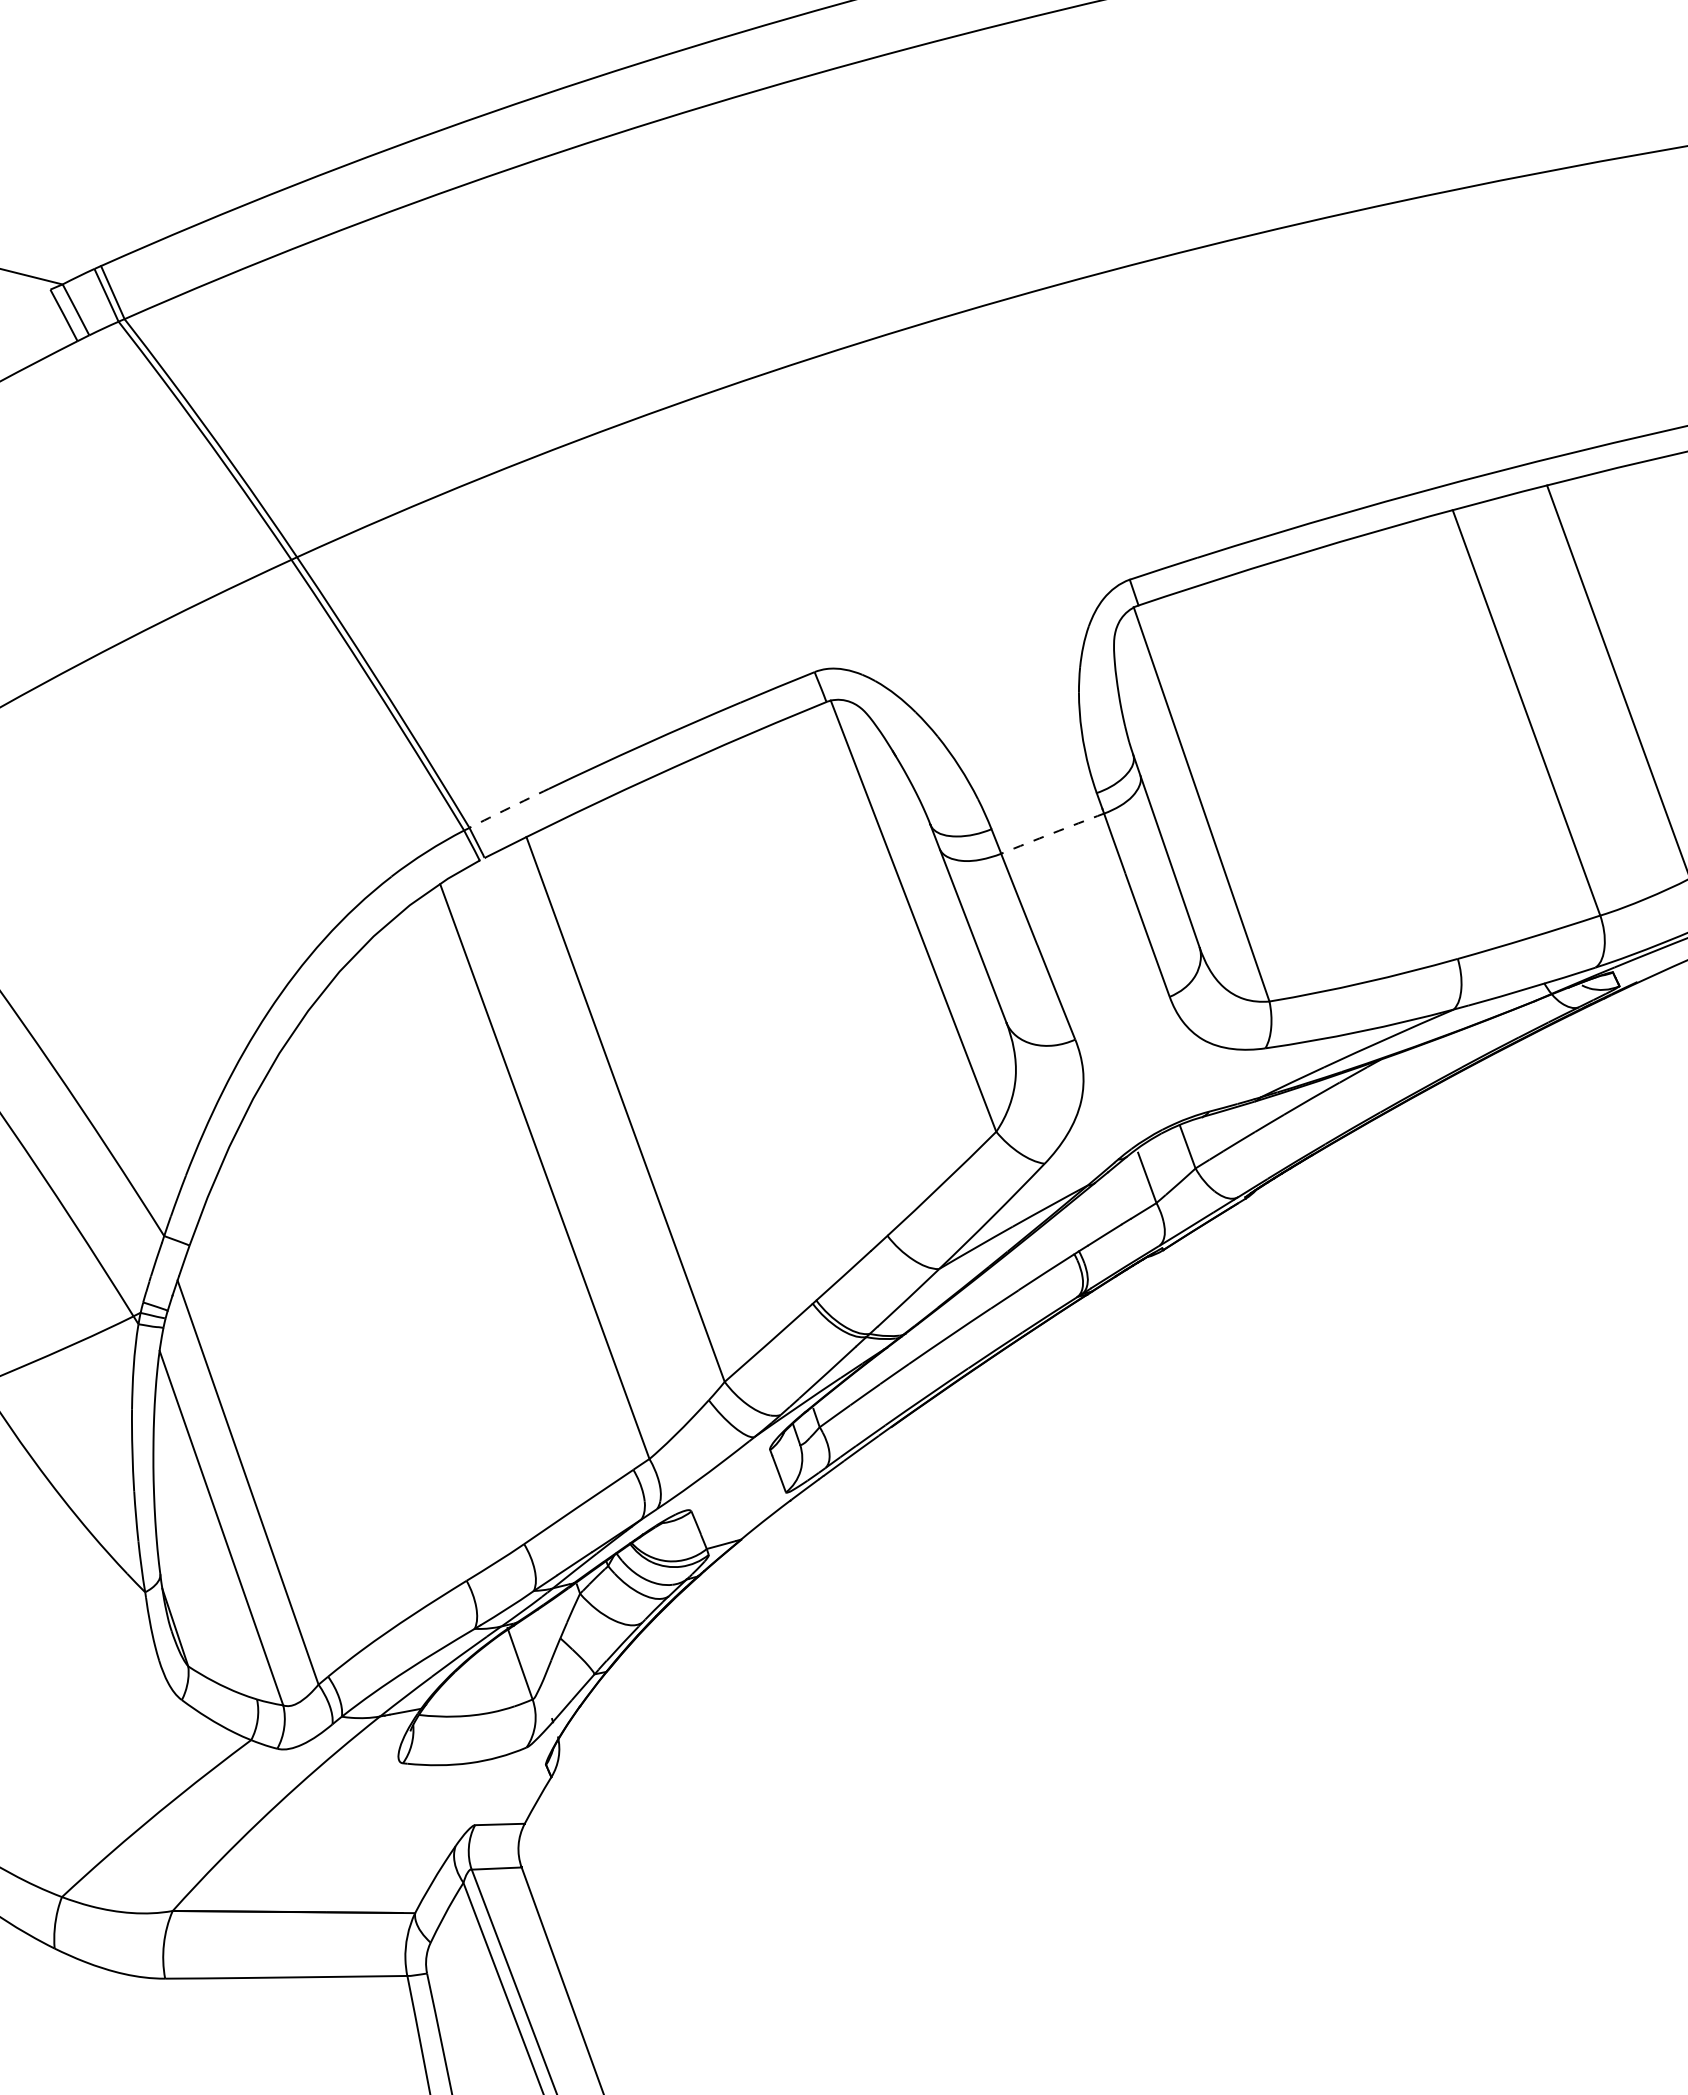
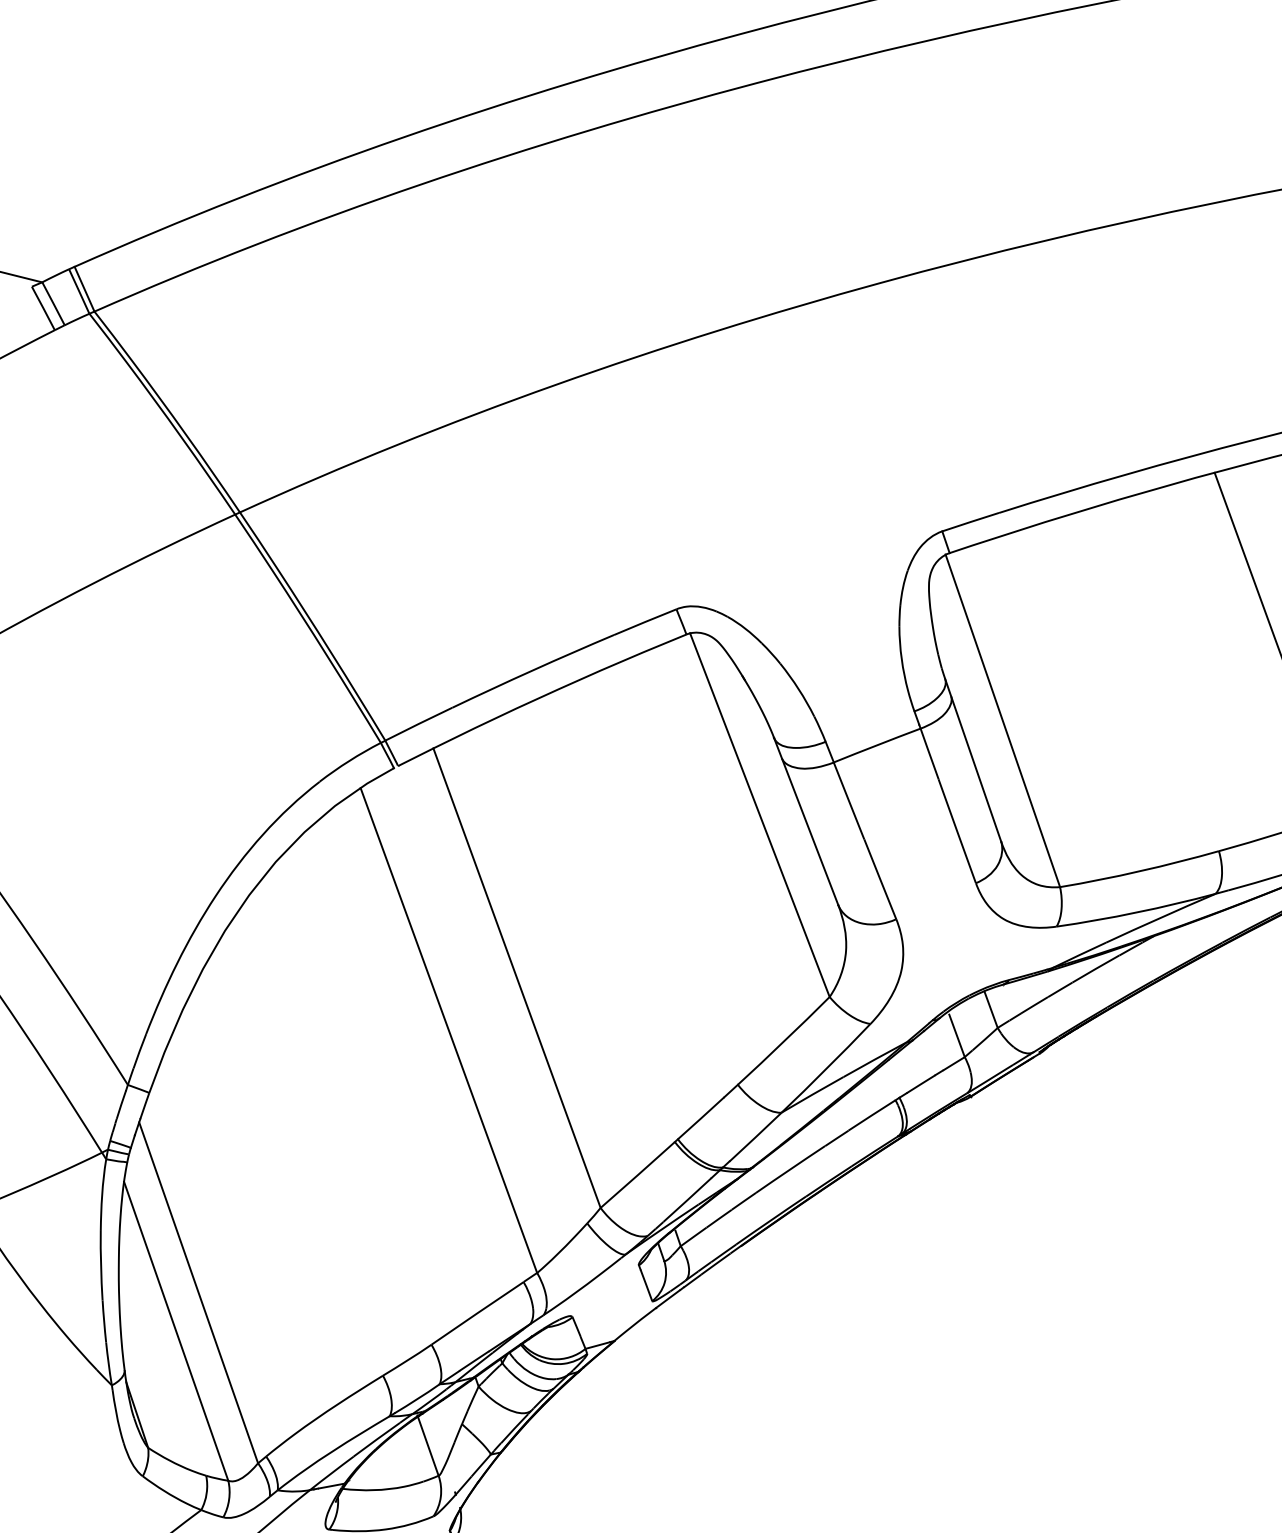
arc: (509, 808) -> (419, 724), dashed -> solid
arc: (1052, 833) -> (877, 745), dashed -> solid

